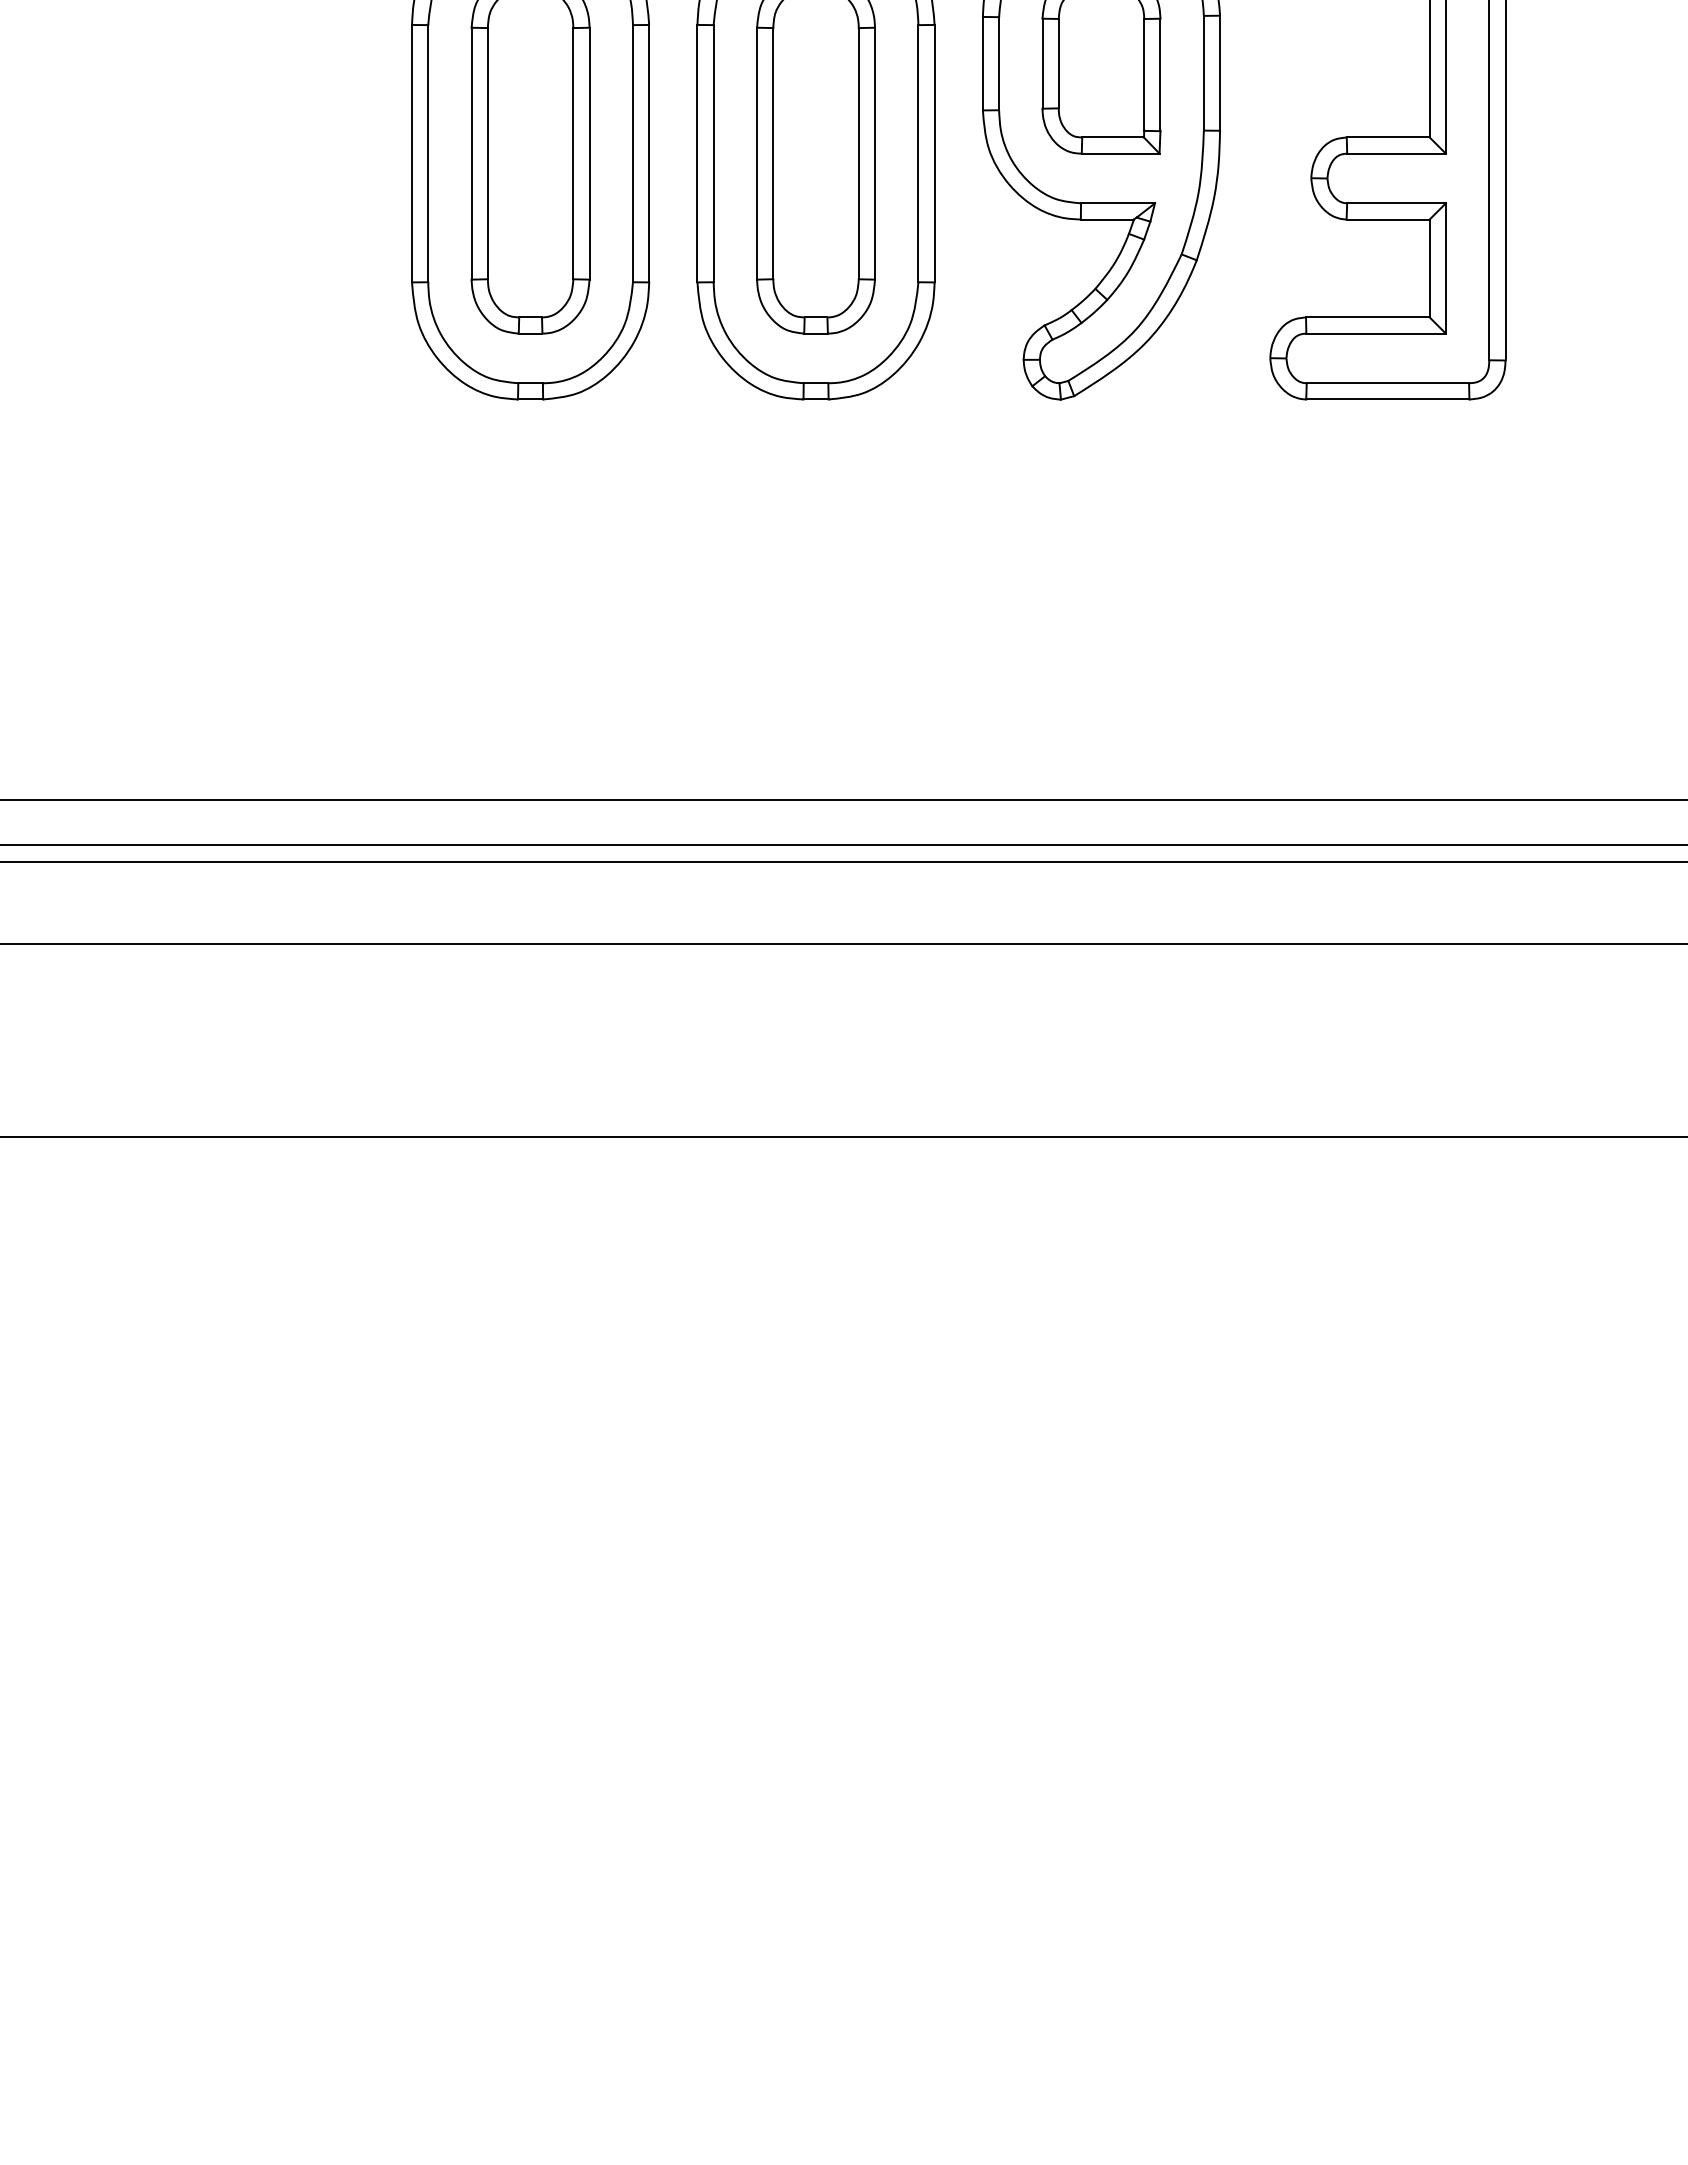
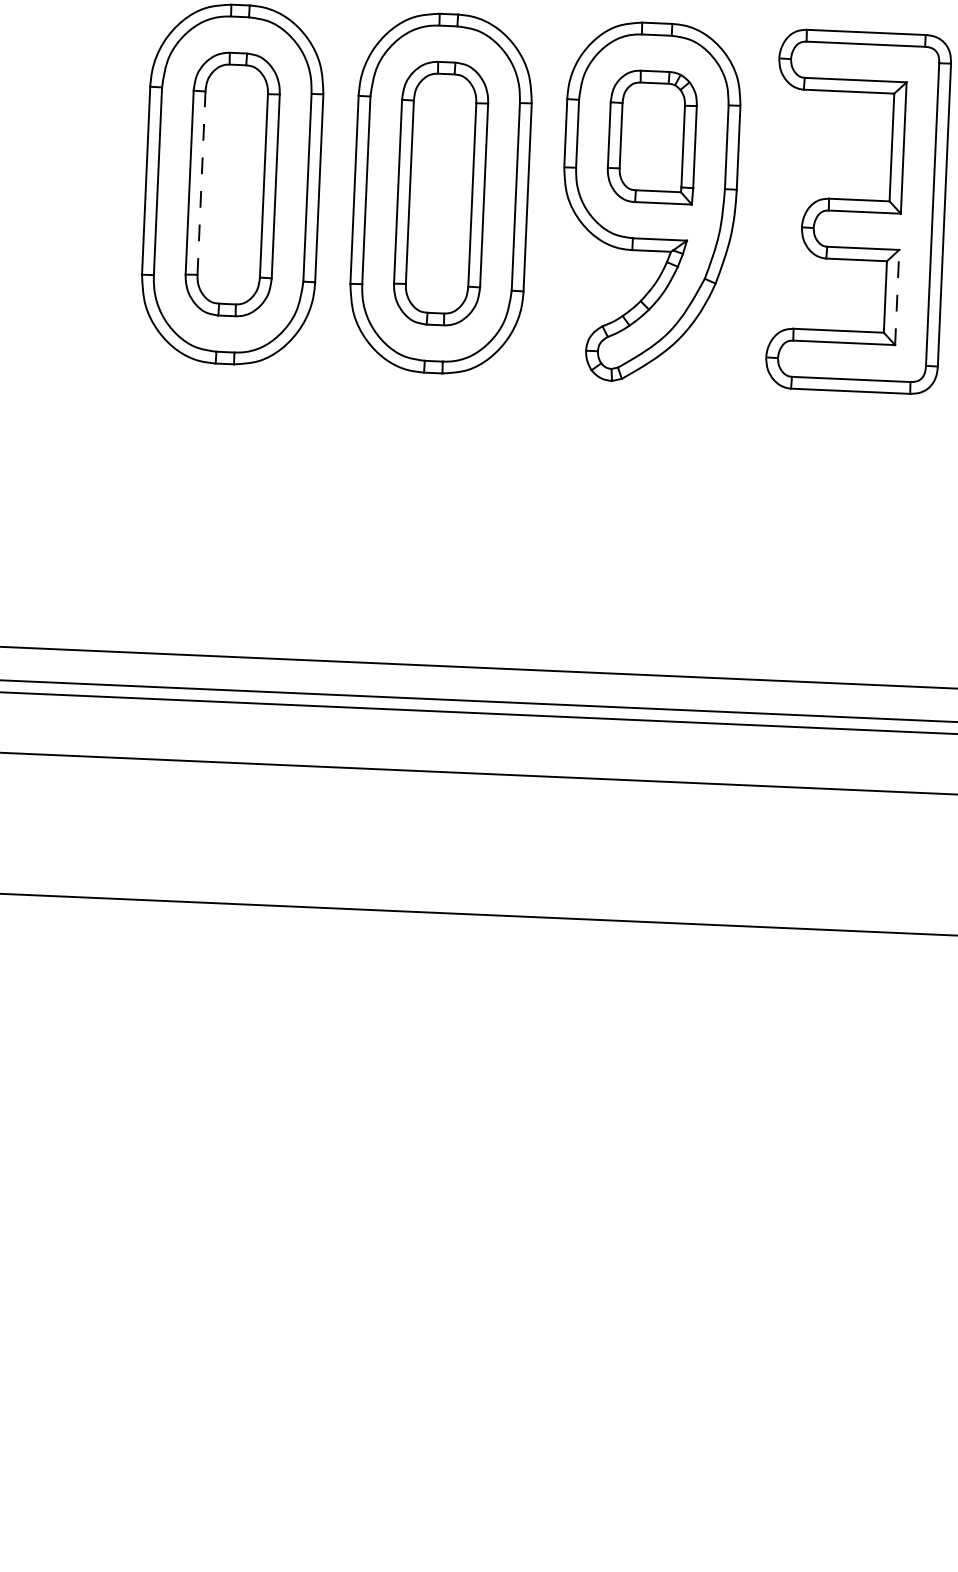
line: (487, 153) -> (201, 183), solid -> dashed
line: (1445, 267) -> (896, 296), solid -> dashed

